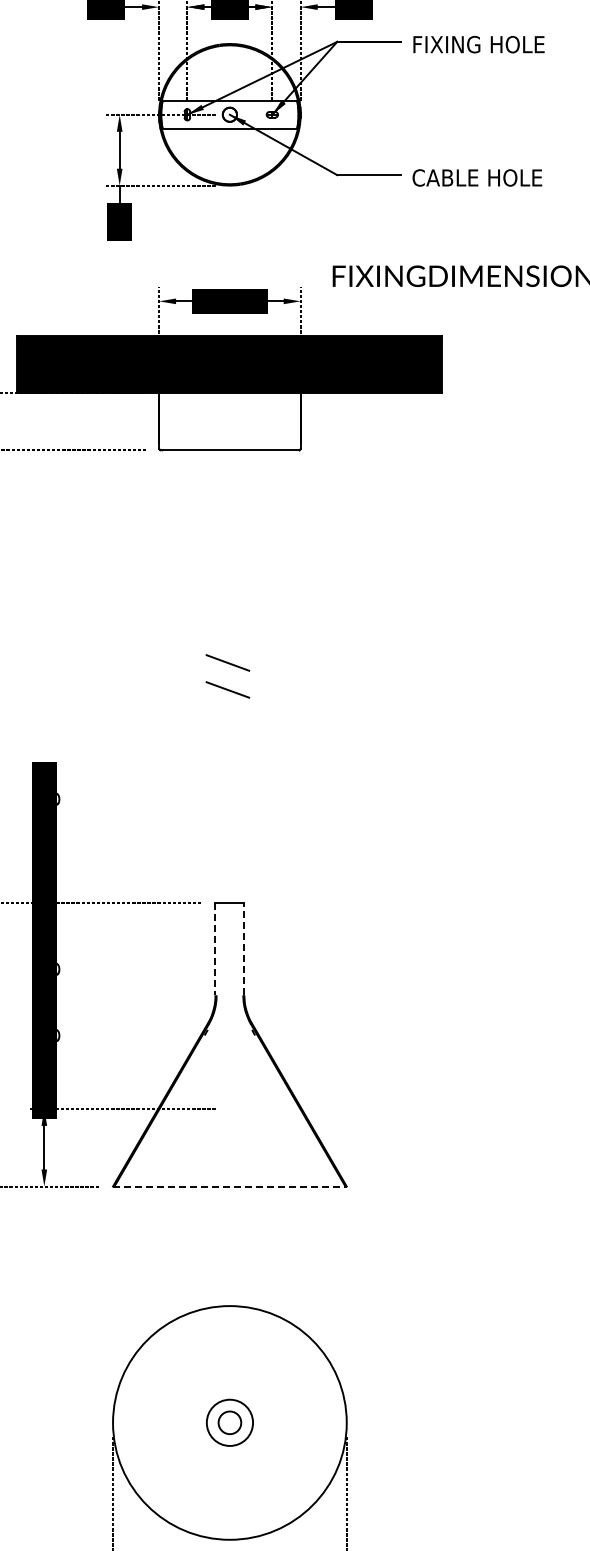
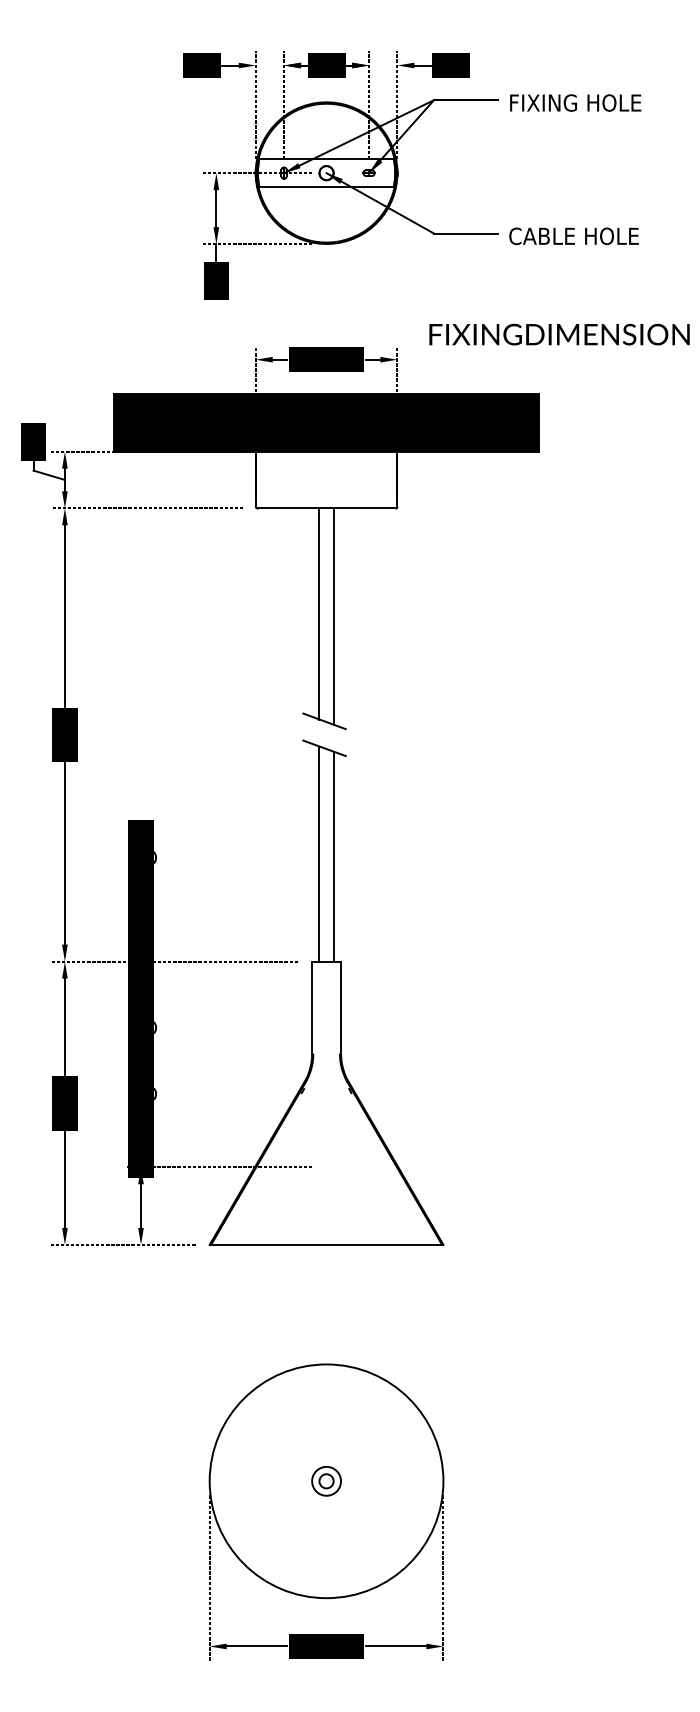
line: (222, 555) -> (319, 613), added
line: (236, 558) -> (333, 616), added
line: (222, 795) -> (319, 853), added
line: (236, 798) -> (333, 856), added
line: (244, 949) -> (341, 1007), dashed -> solid
line: (215, 950) -> (312, 1008), dashed -> solid
line: (229, 1186) -> (326, 1244), dashed -> solid
part: (229, 1423) -> (326, 1481), size x0.62

